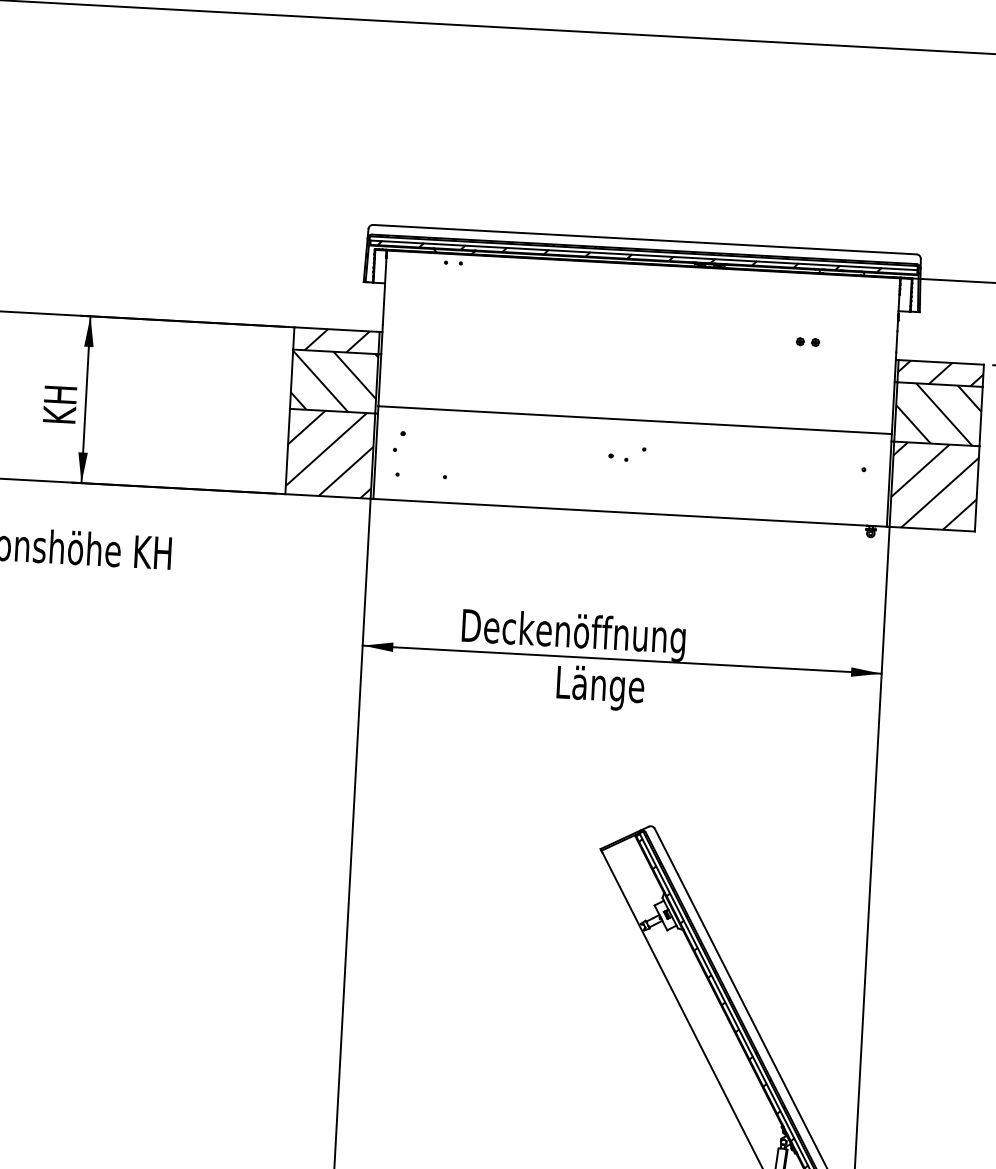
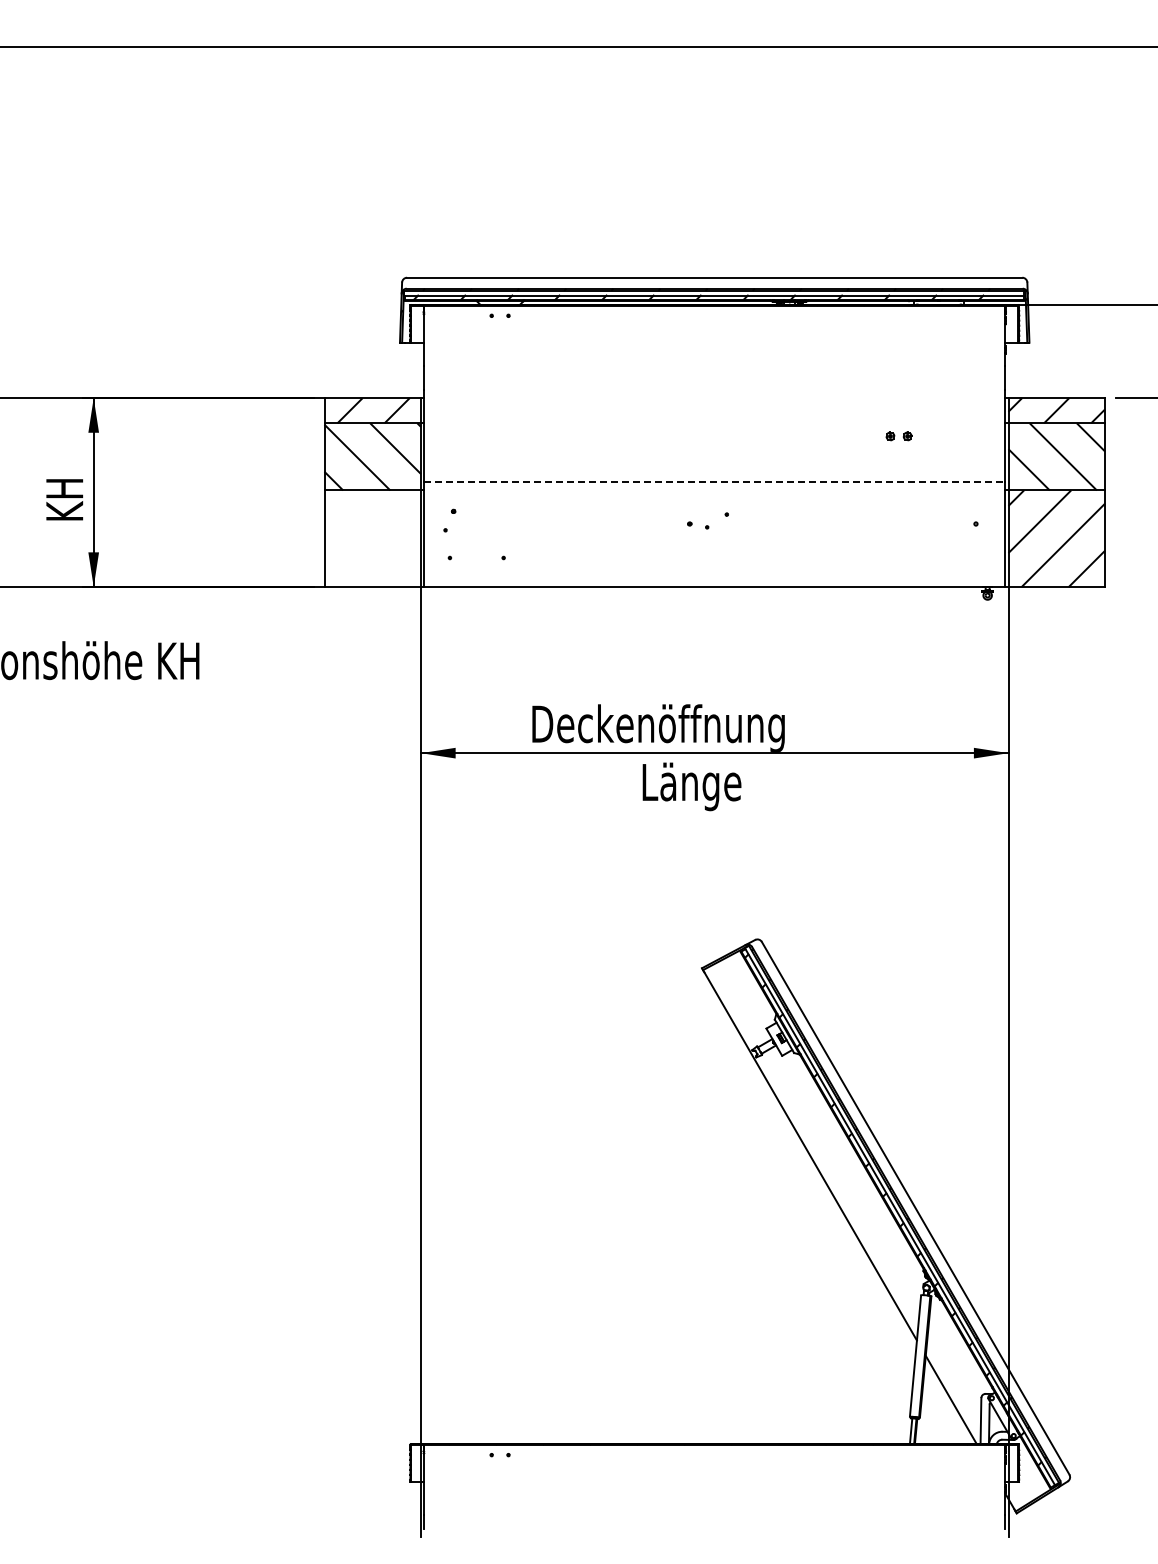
part: (807, 342) -> (898, 436), moved
line: (634, 420) -> (714, 482), solid -> dashed
hatch: (330, 453) -> (372, 538), removed

